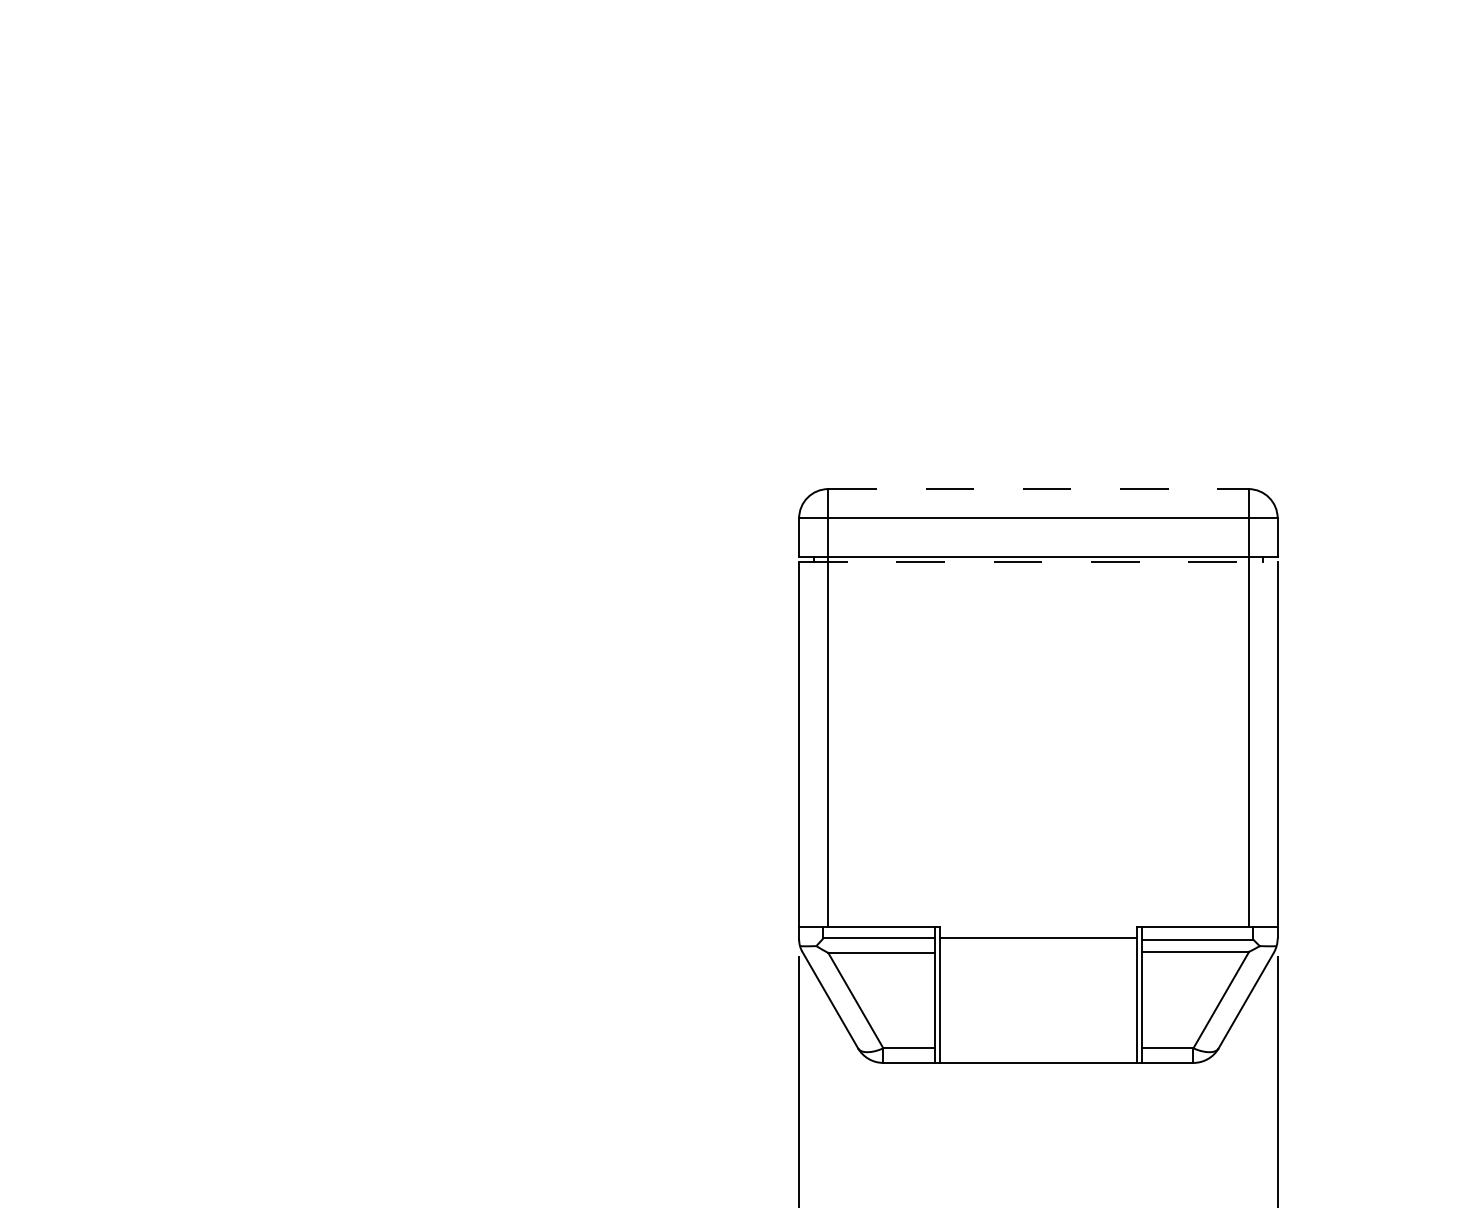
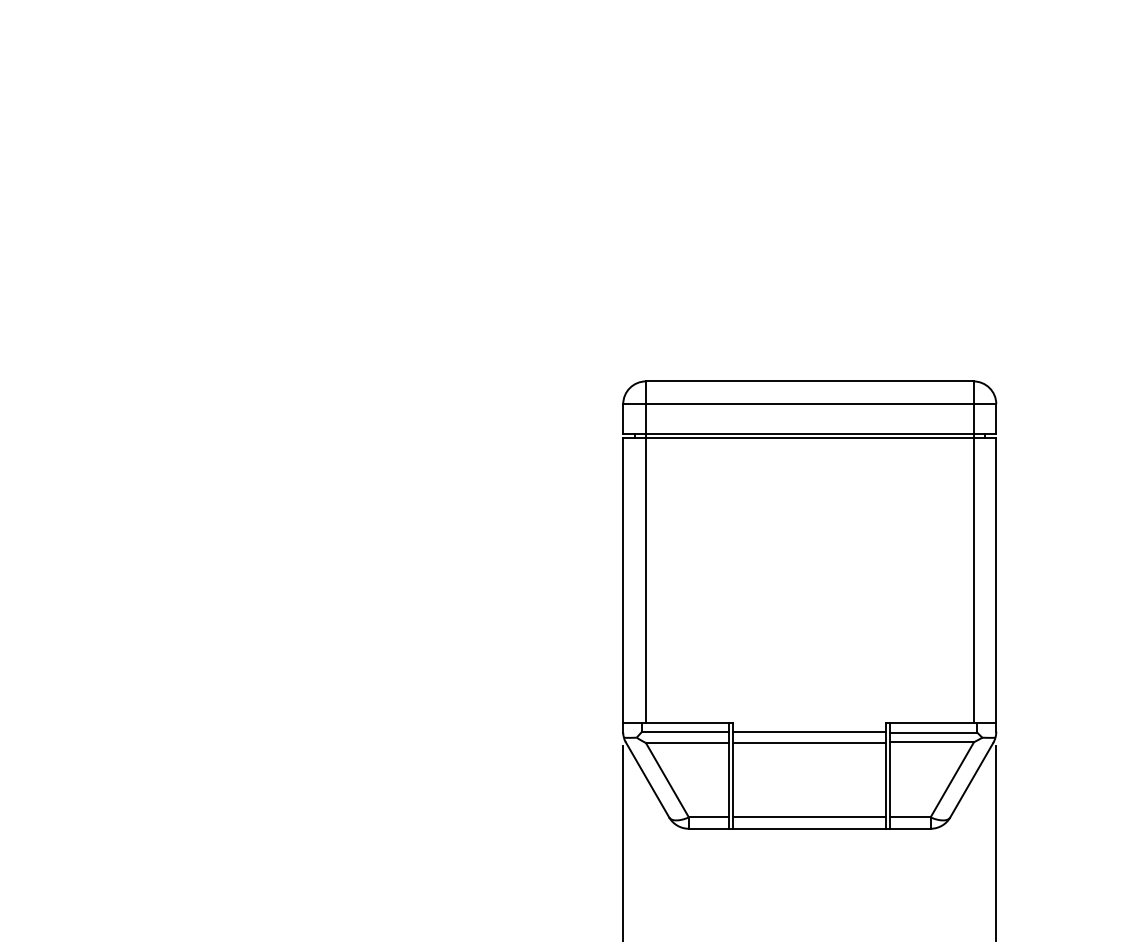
line: (1038, 489) -> (809, 381), dashed -> solid
line: (1038, 562) -> (809, 438), dashed -> solid
line: (1038, 952) -> (809, 742), added
line: (1038, 1048) -> (809, 817), added

